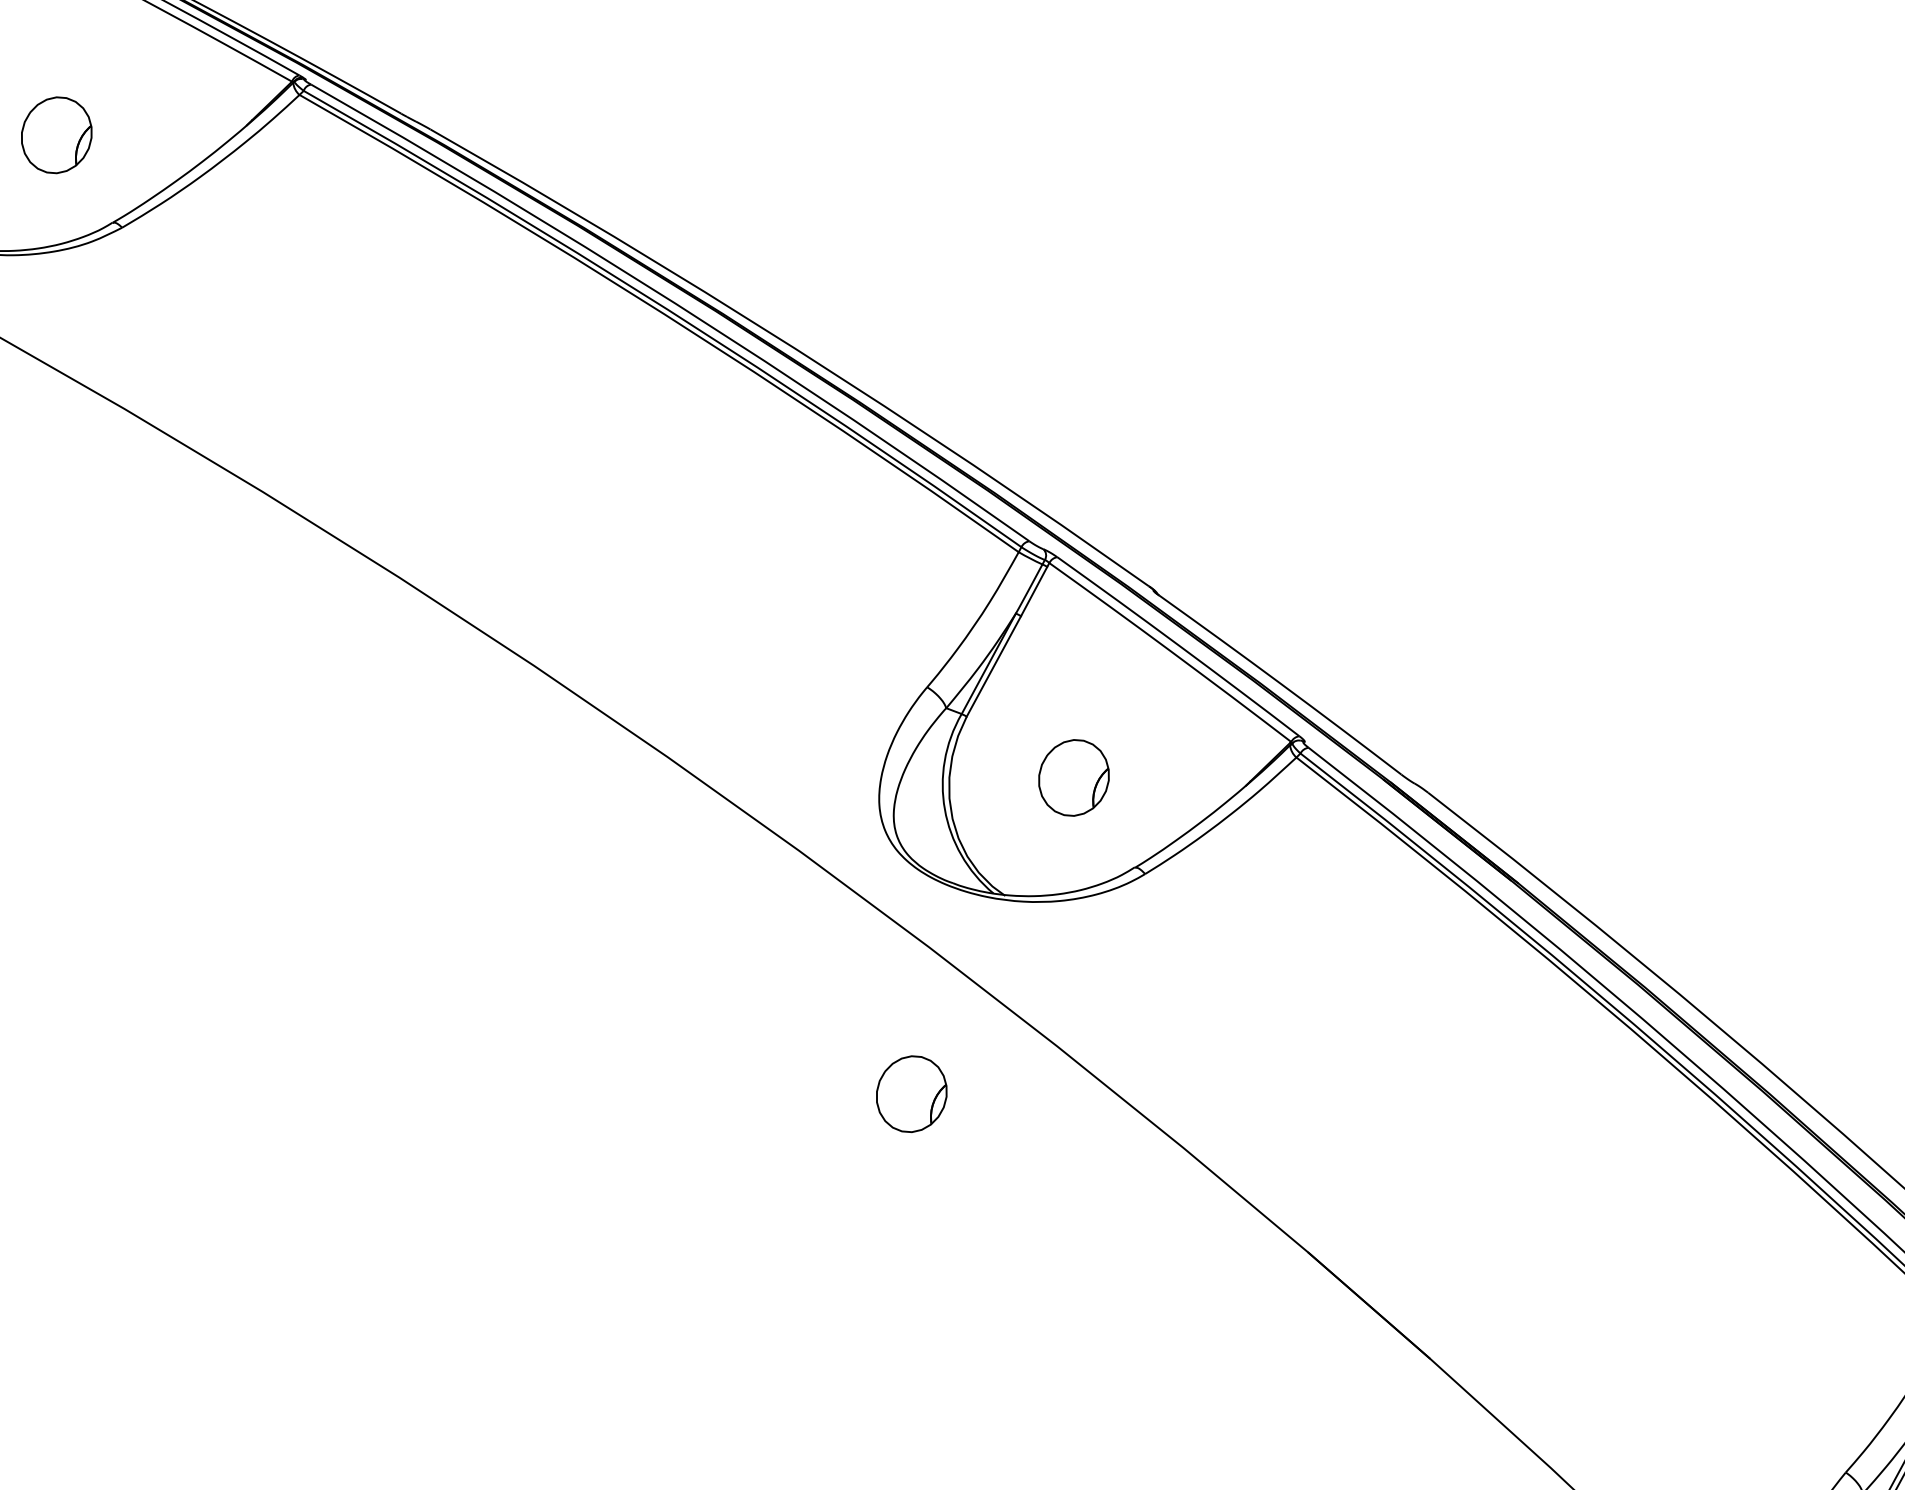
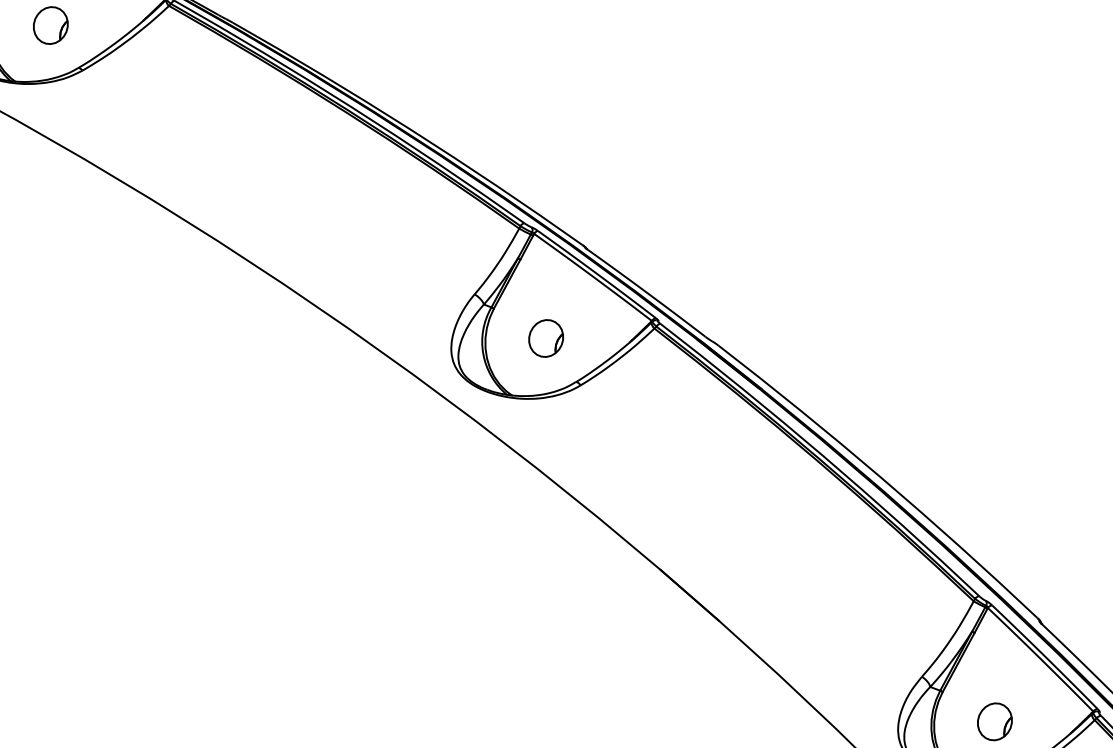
part: (910, 1094) -> (466, 492), removed

